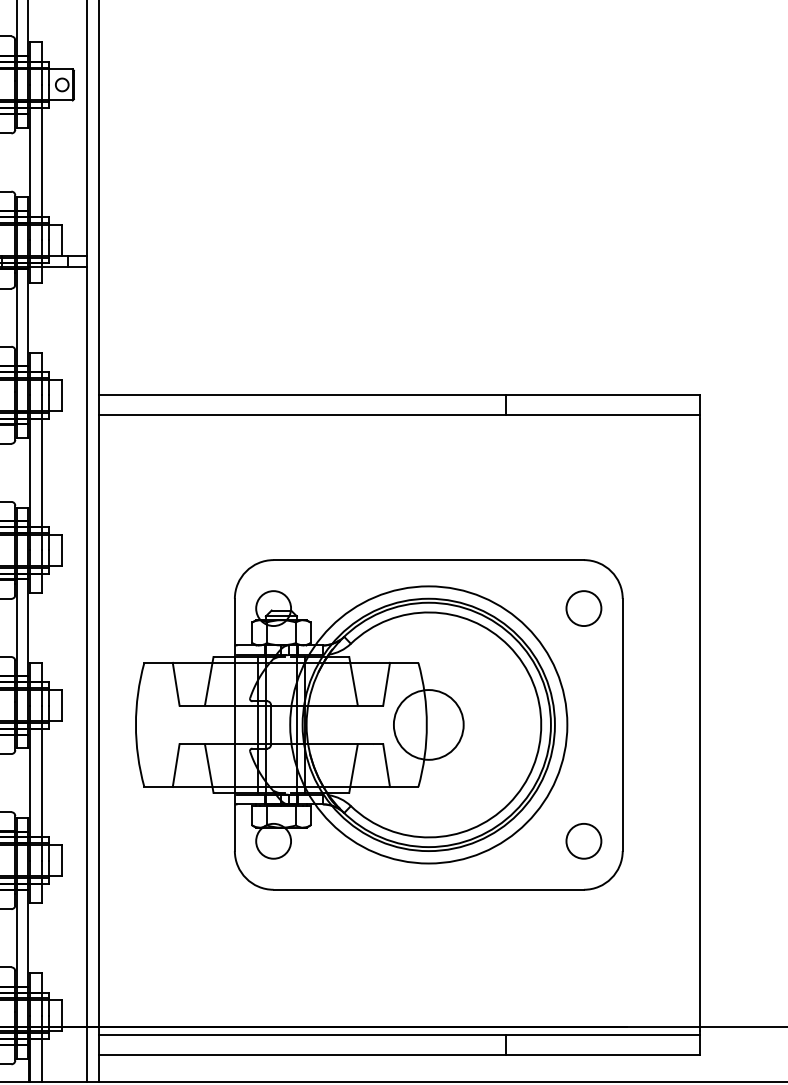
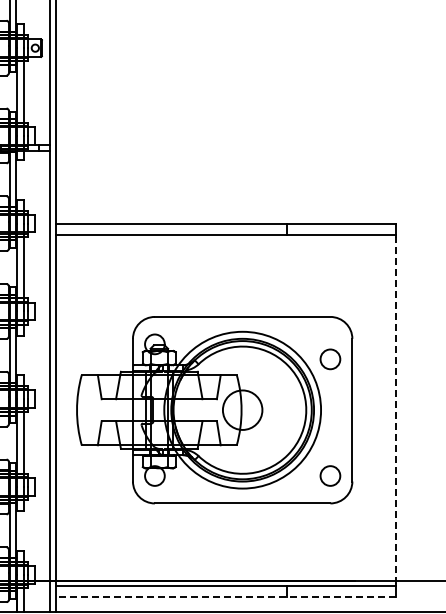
circle: (584, 608) -> (330, 359), moved
line: (700, 723) -> (396, 409), solid -> dashed
line: (398, 1054) -> (225, 596), solid -> dashed

